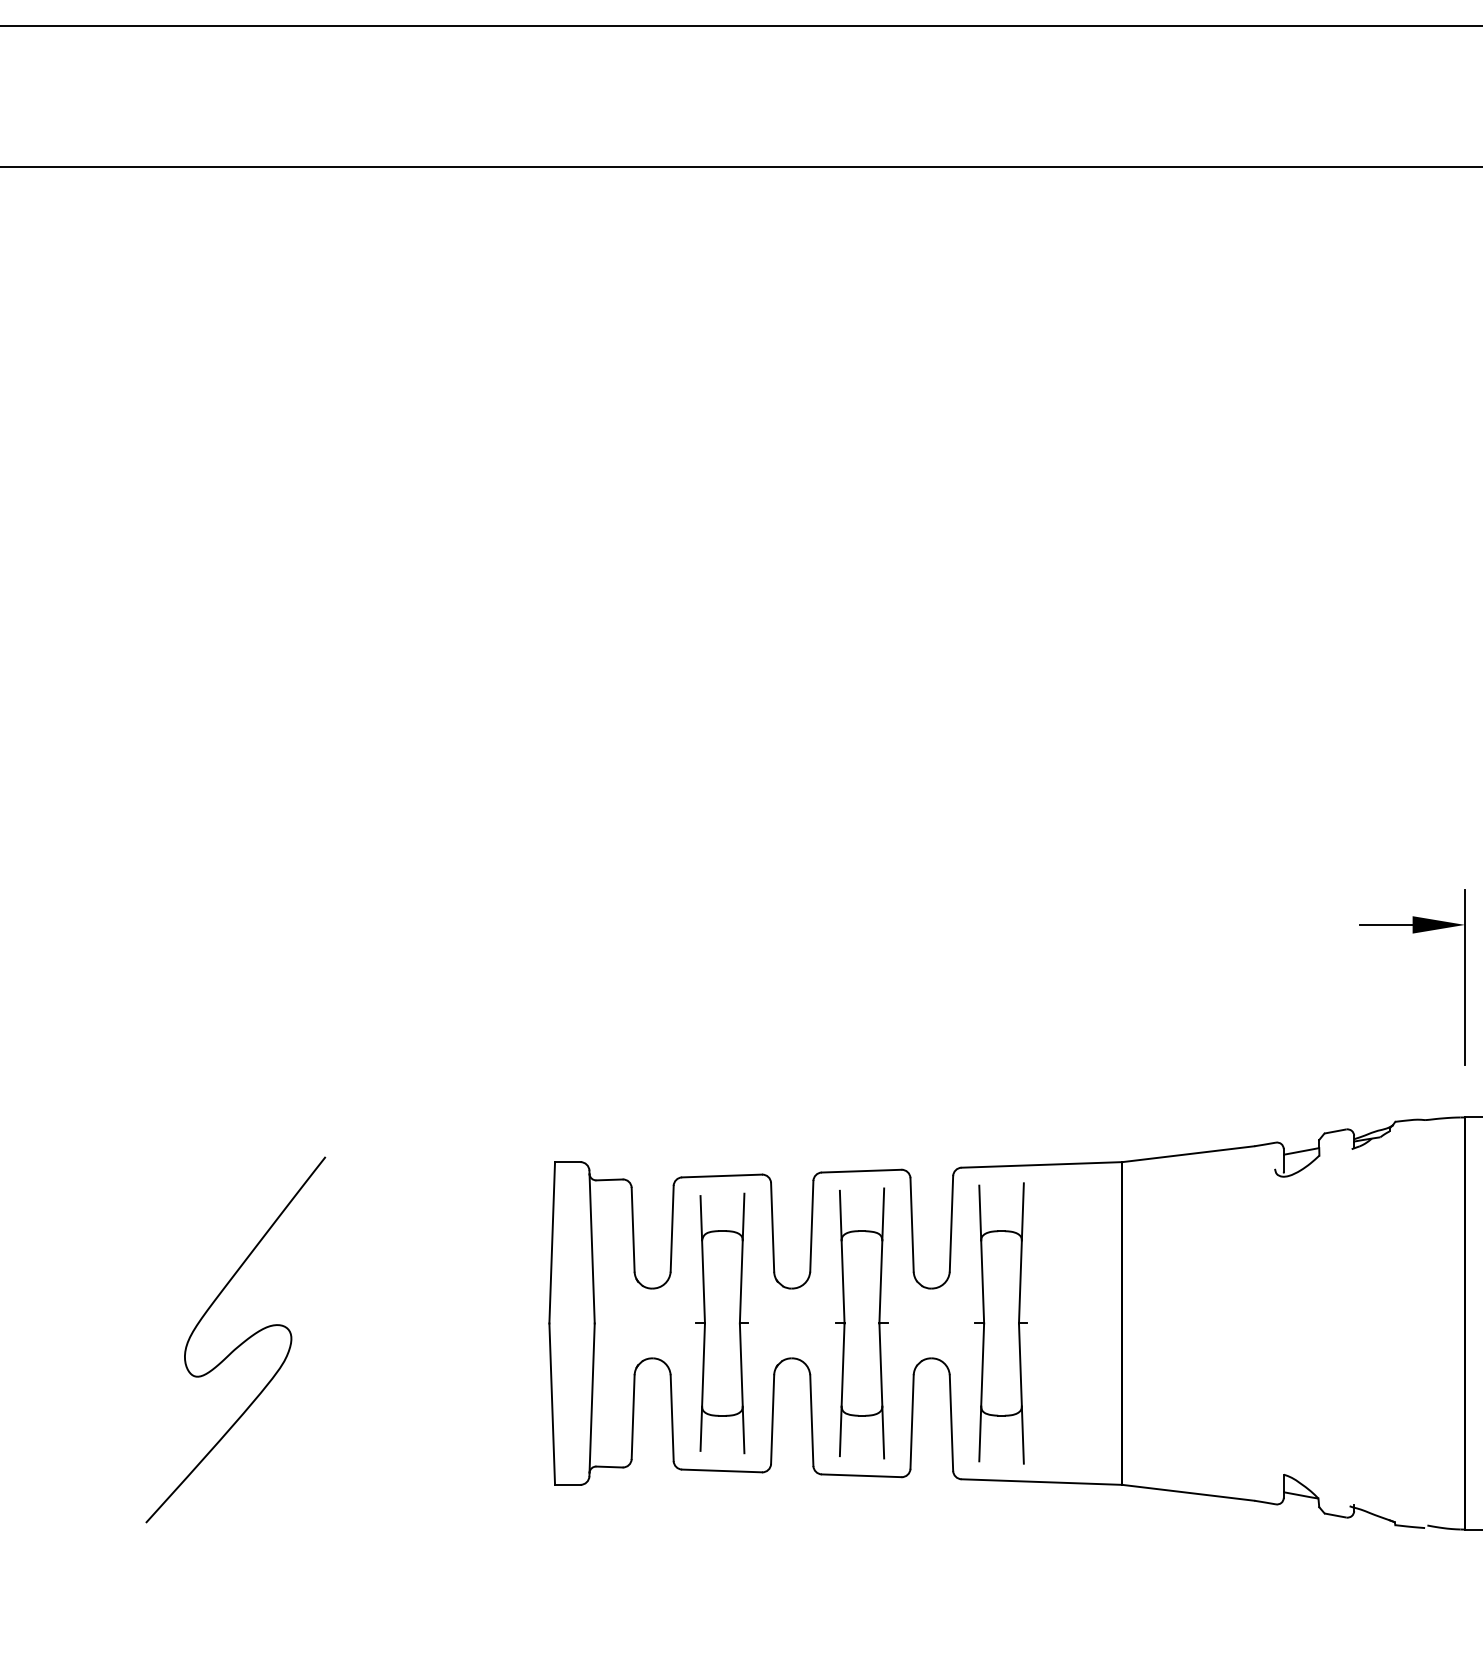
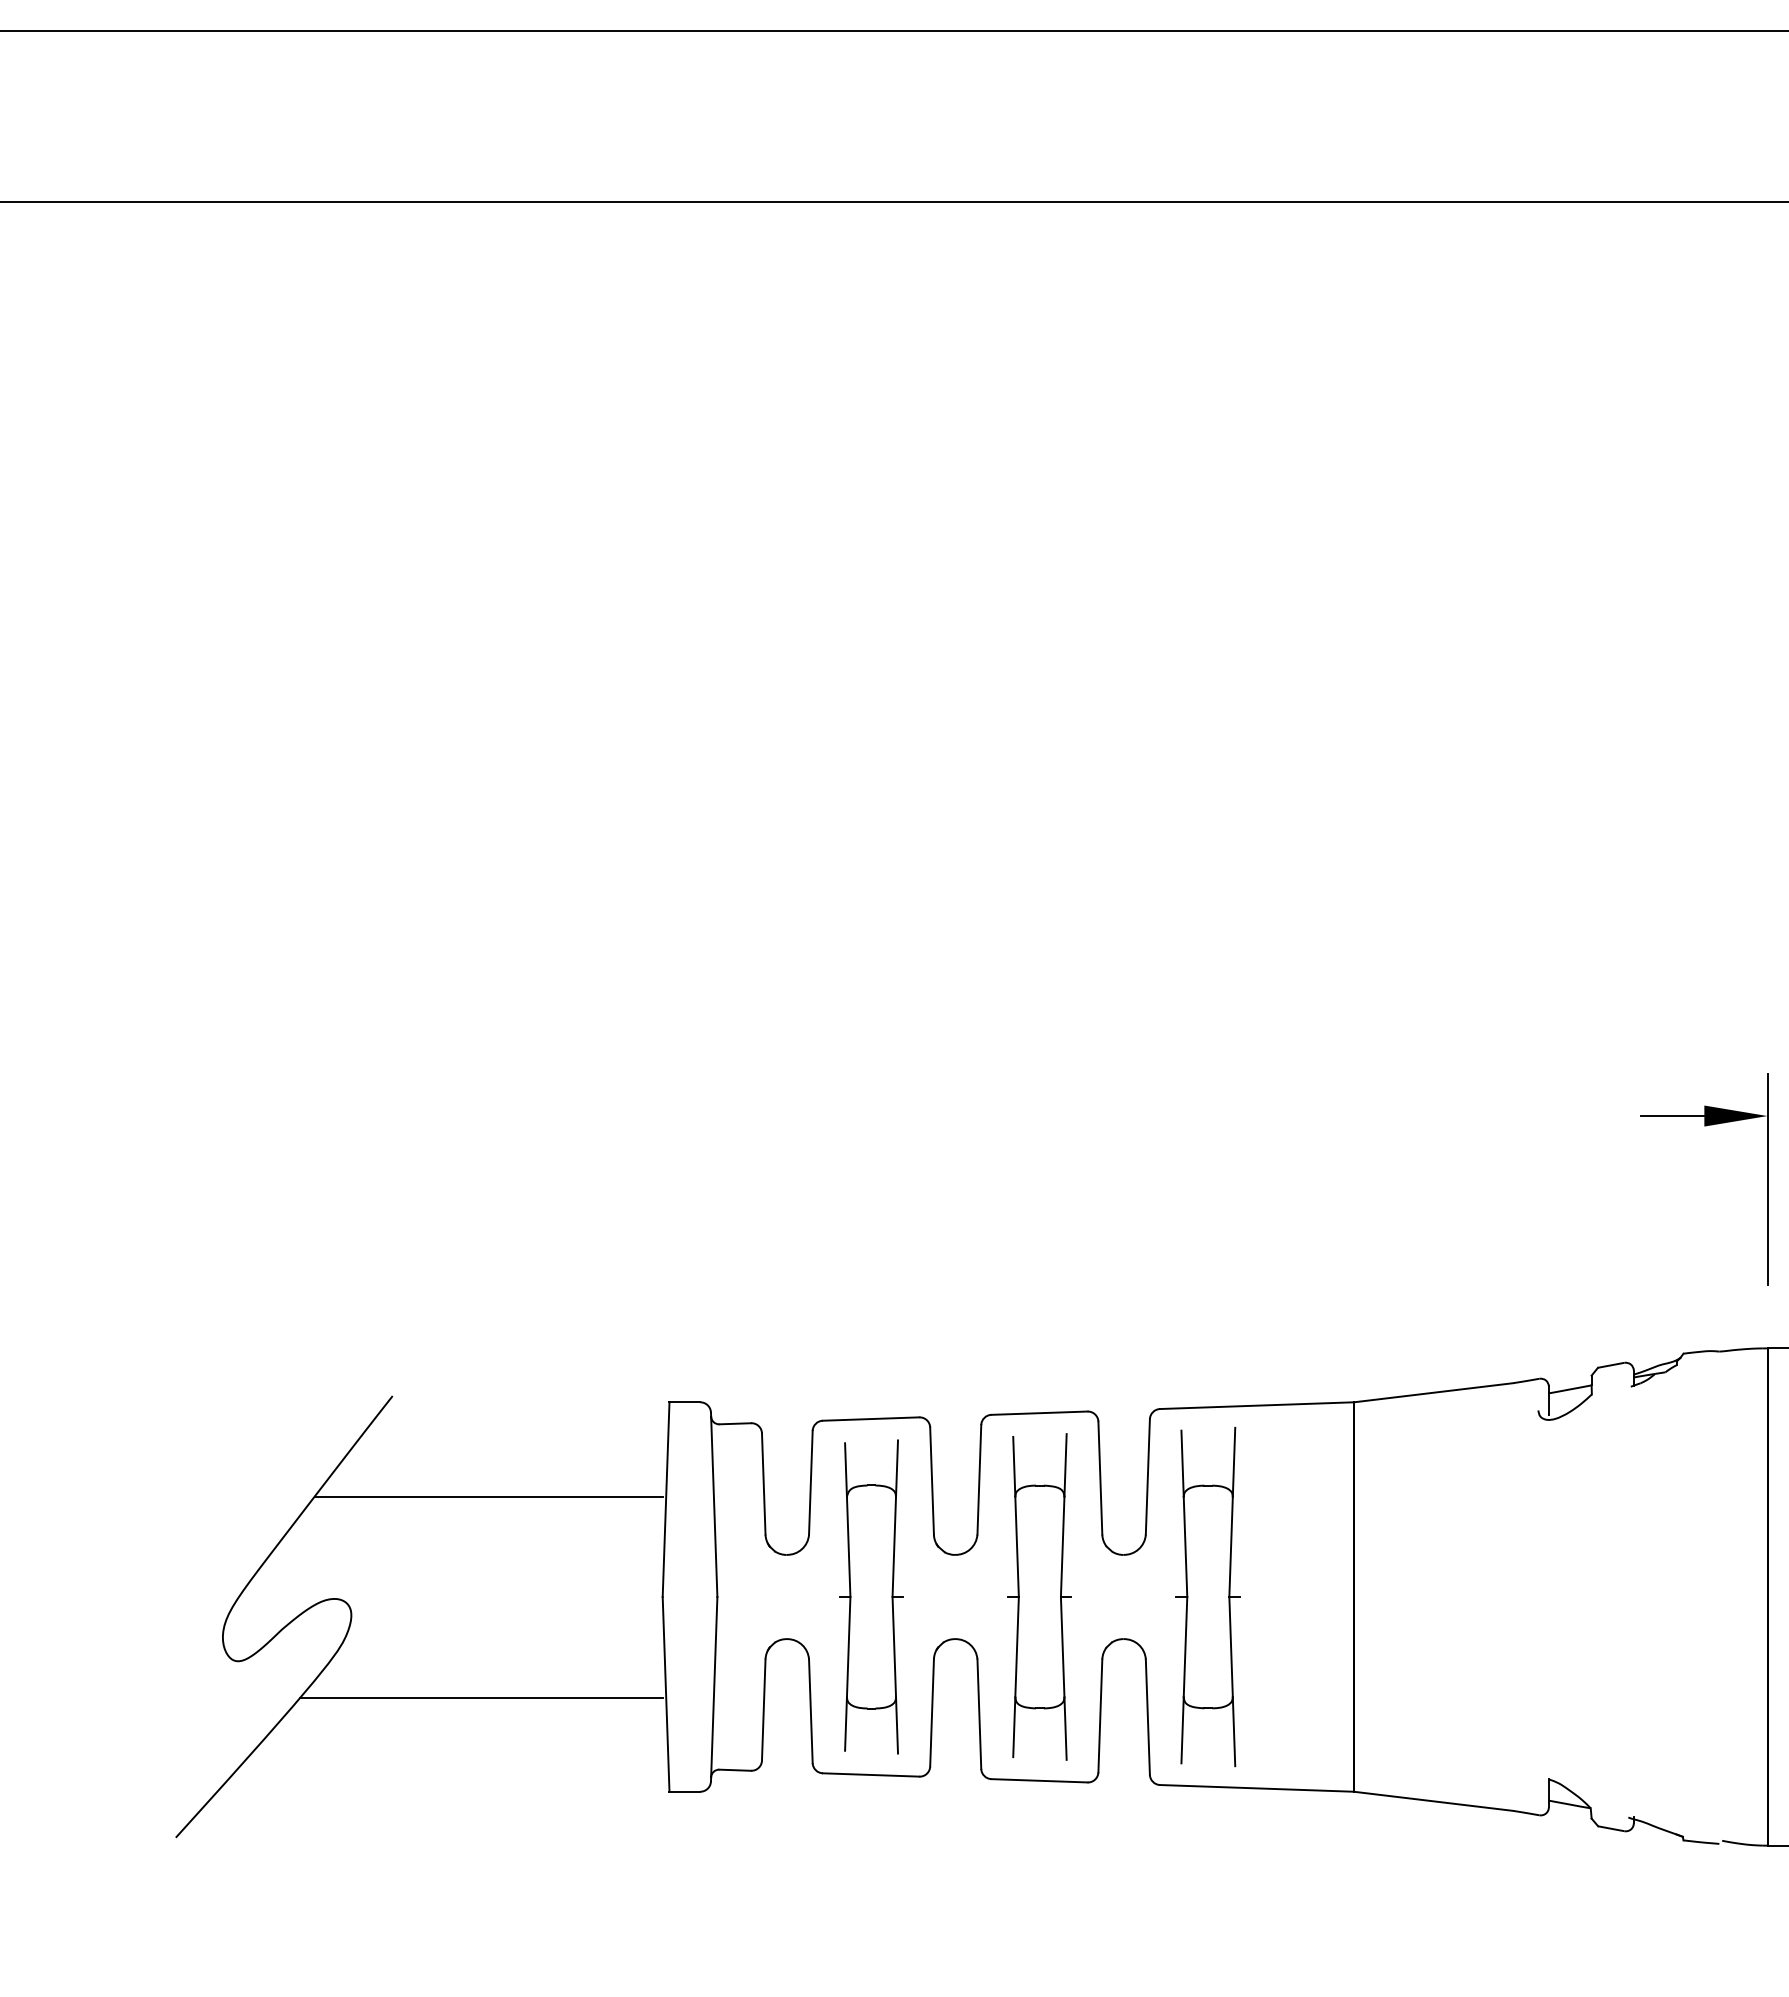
line: (405, 1240) -> (488, 1496), added
line: (399, 1406) -> (481, 1697), added

